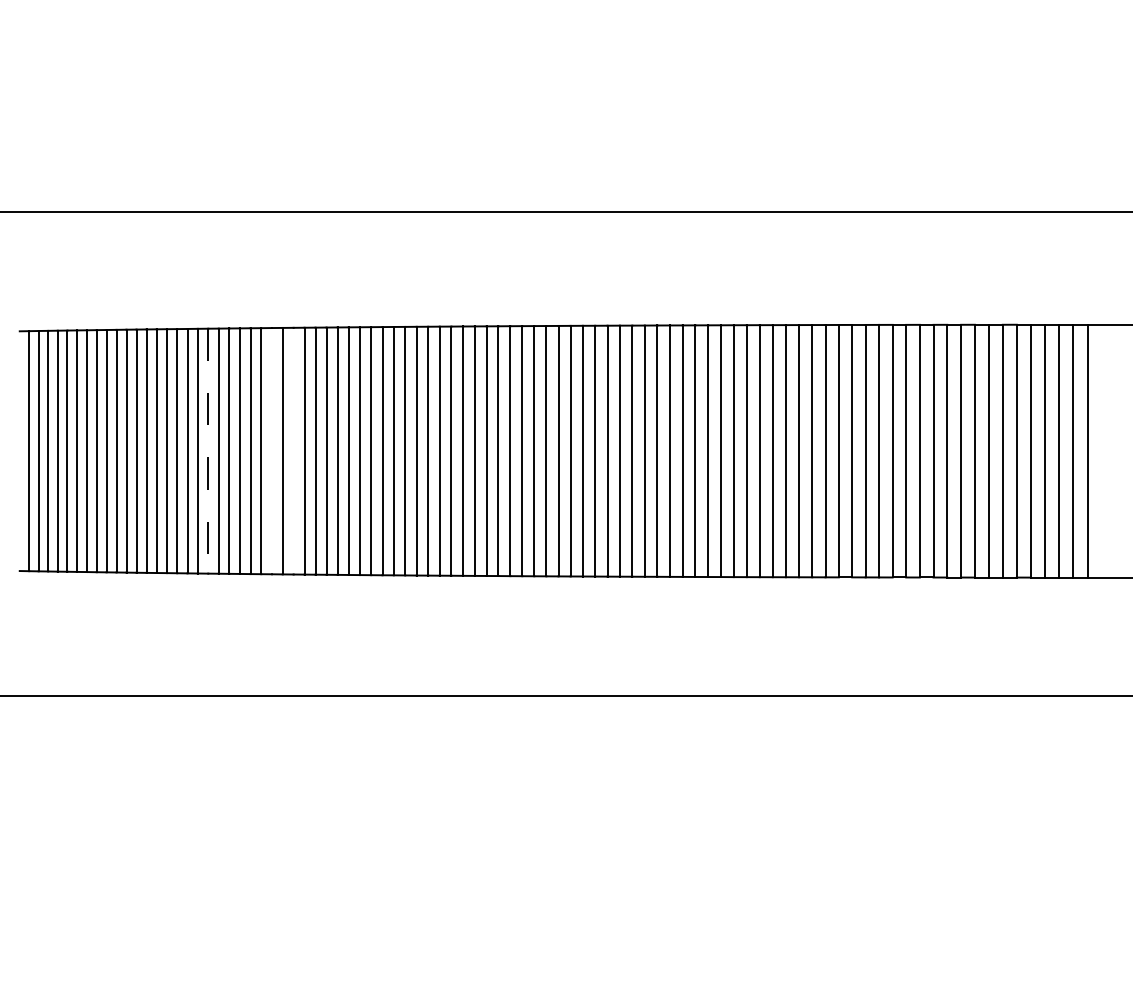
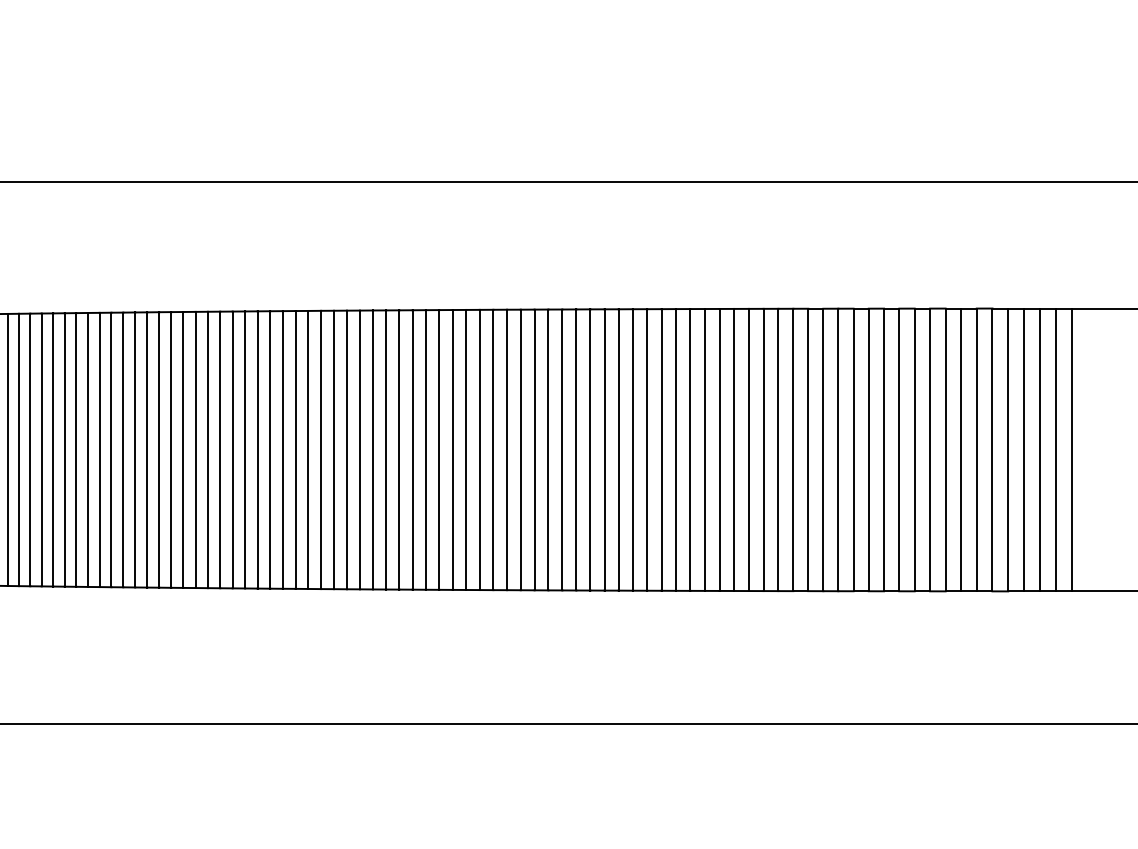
line: (293, 450) -> (183, 449), added
line: (208, 451) -> (88, 450), dashed -> solid
line: (271, 451) -> (158, 450), added

